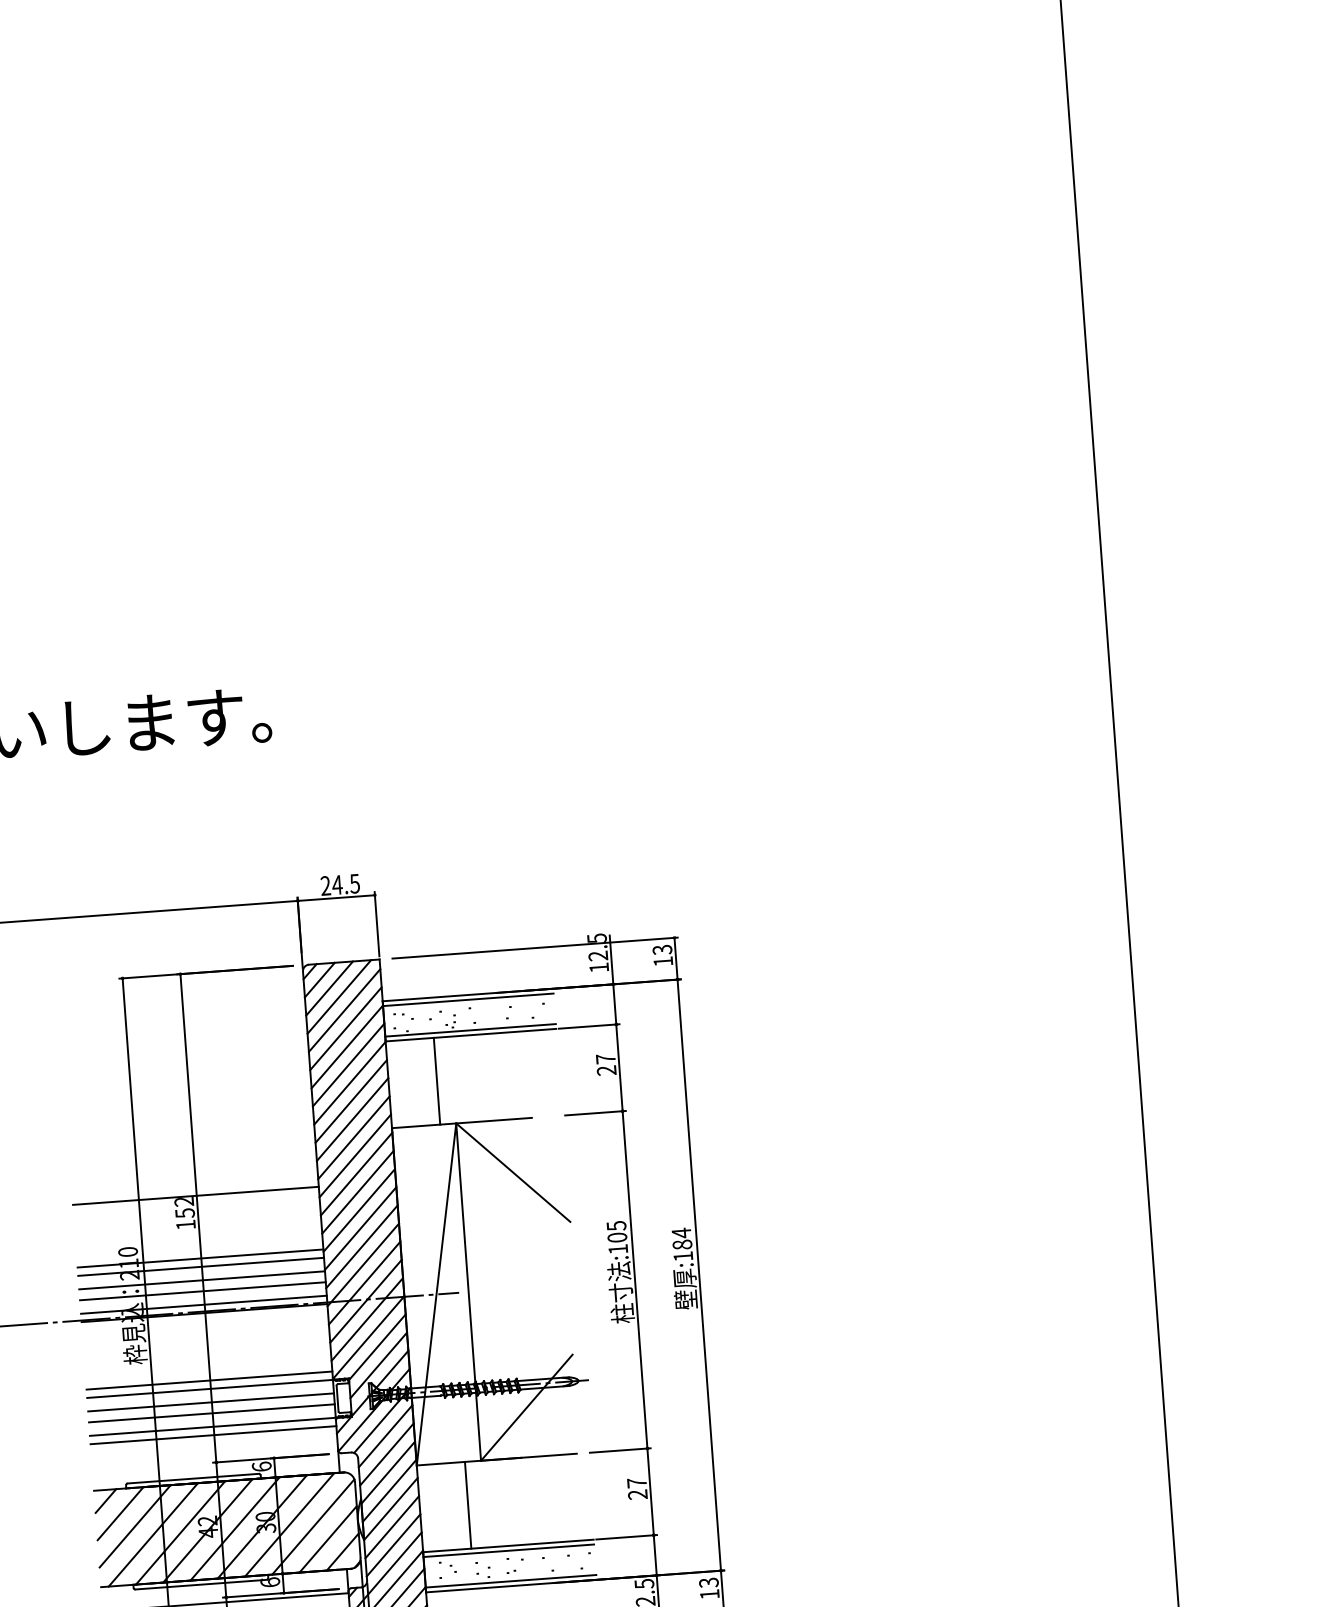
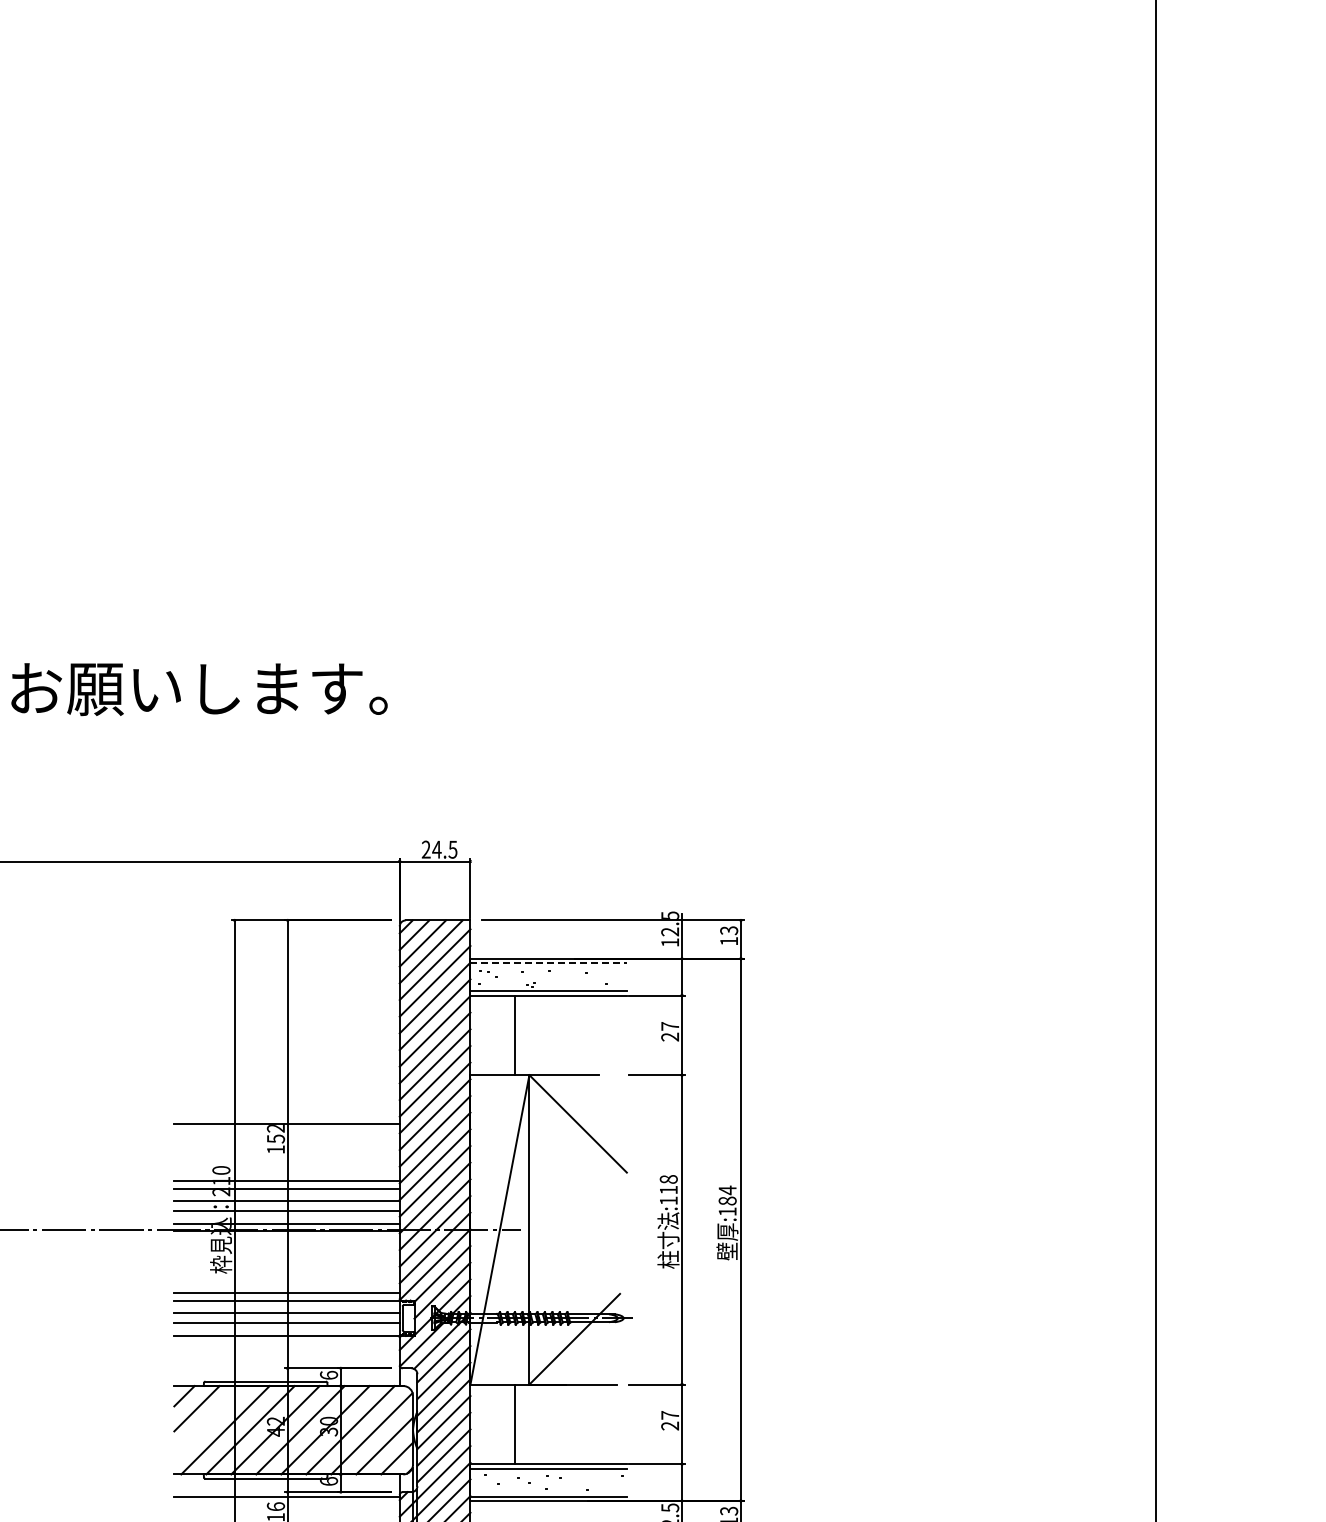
line: (469, 1000) -> (549, 963), solid -> dashed
text: (616, 1231) -> (668, 1184), :105 -> :118
line: (212, 1435) -> (286, 1343), removed
line: (135, 1526) -> (209, 1421), removed

